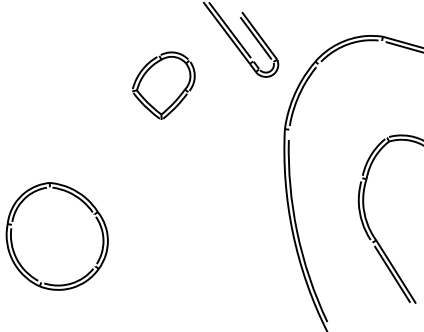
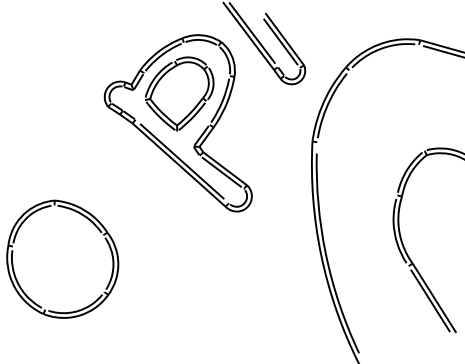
part: (161, 112) -> (177, 123), added

